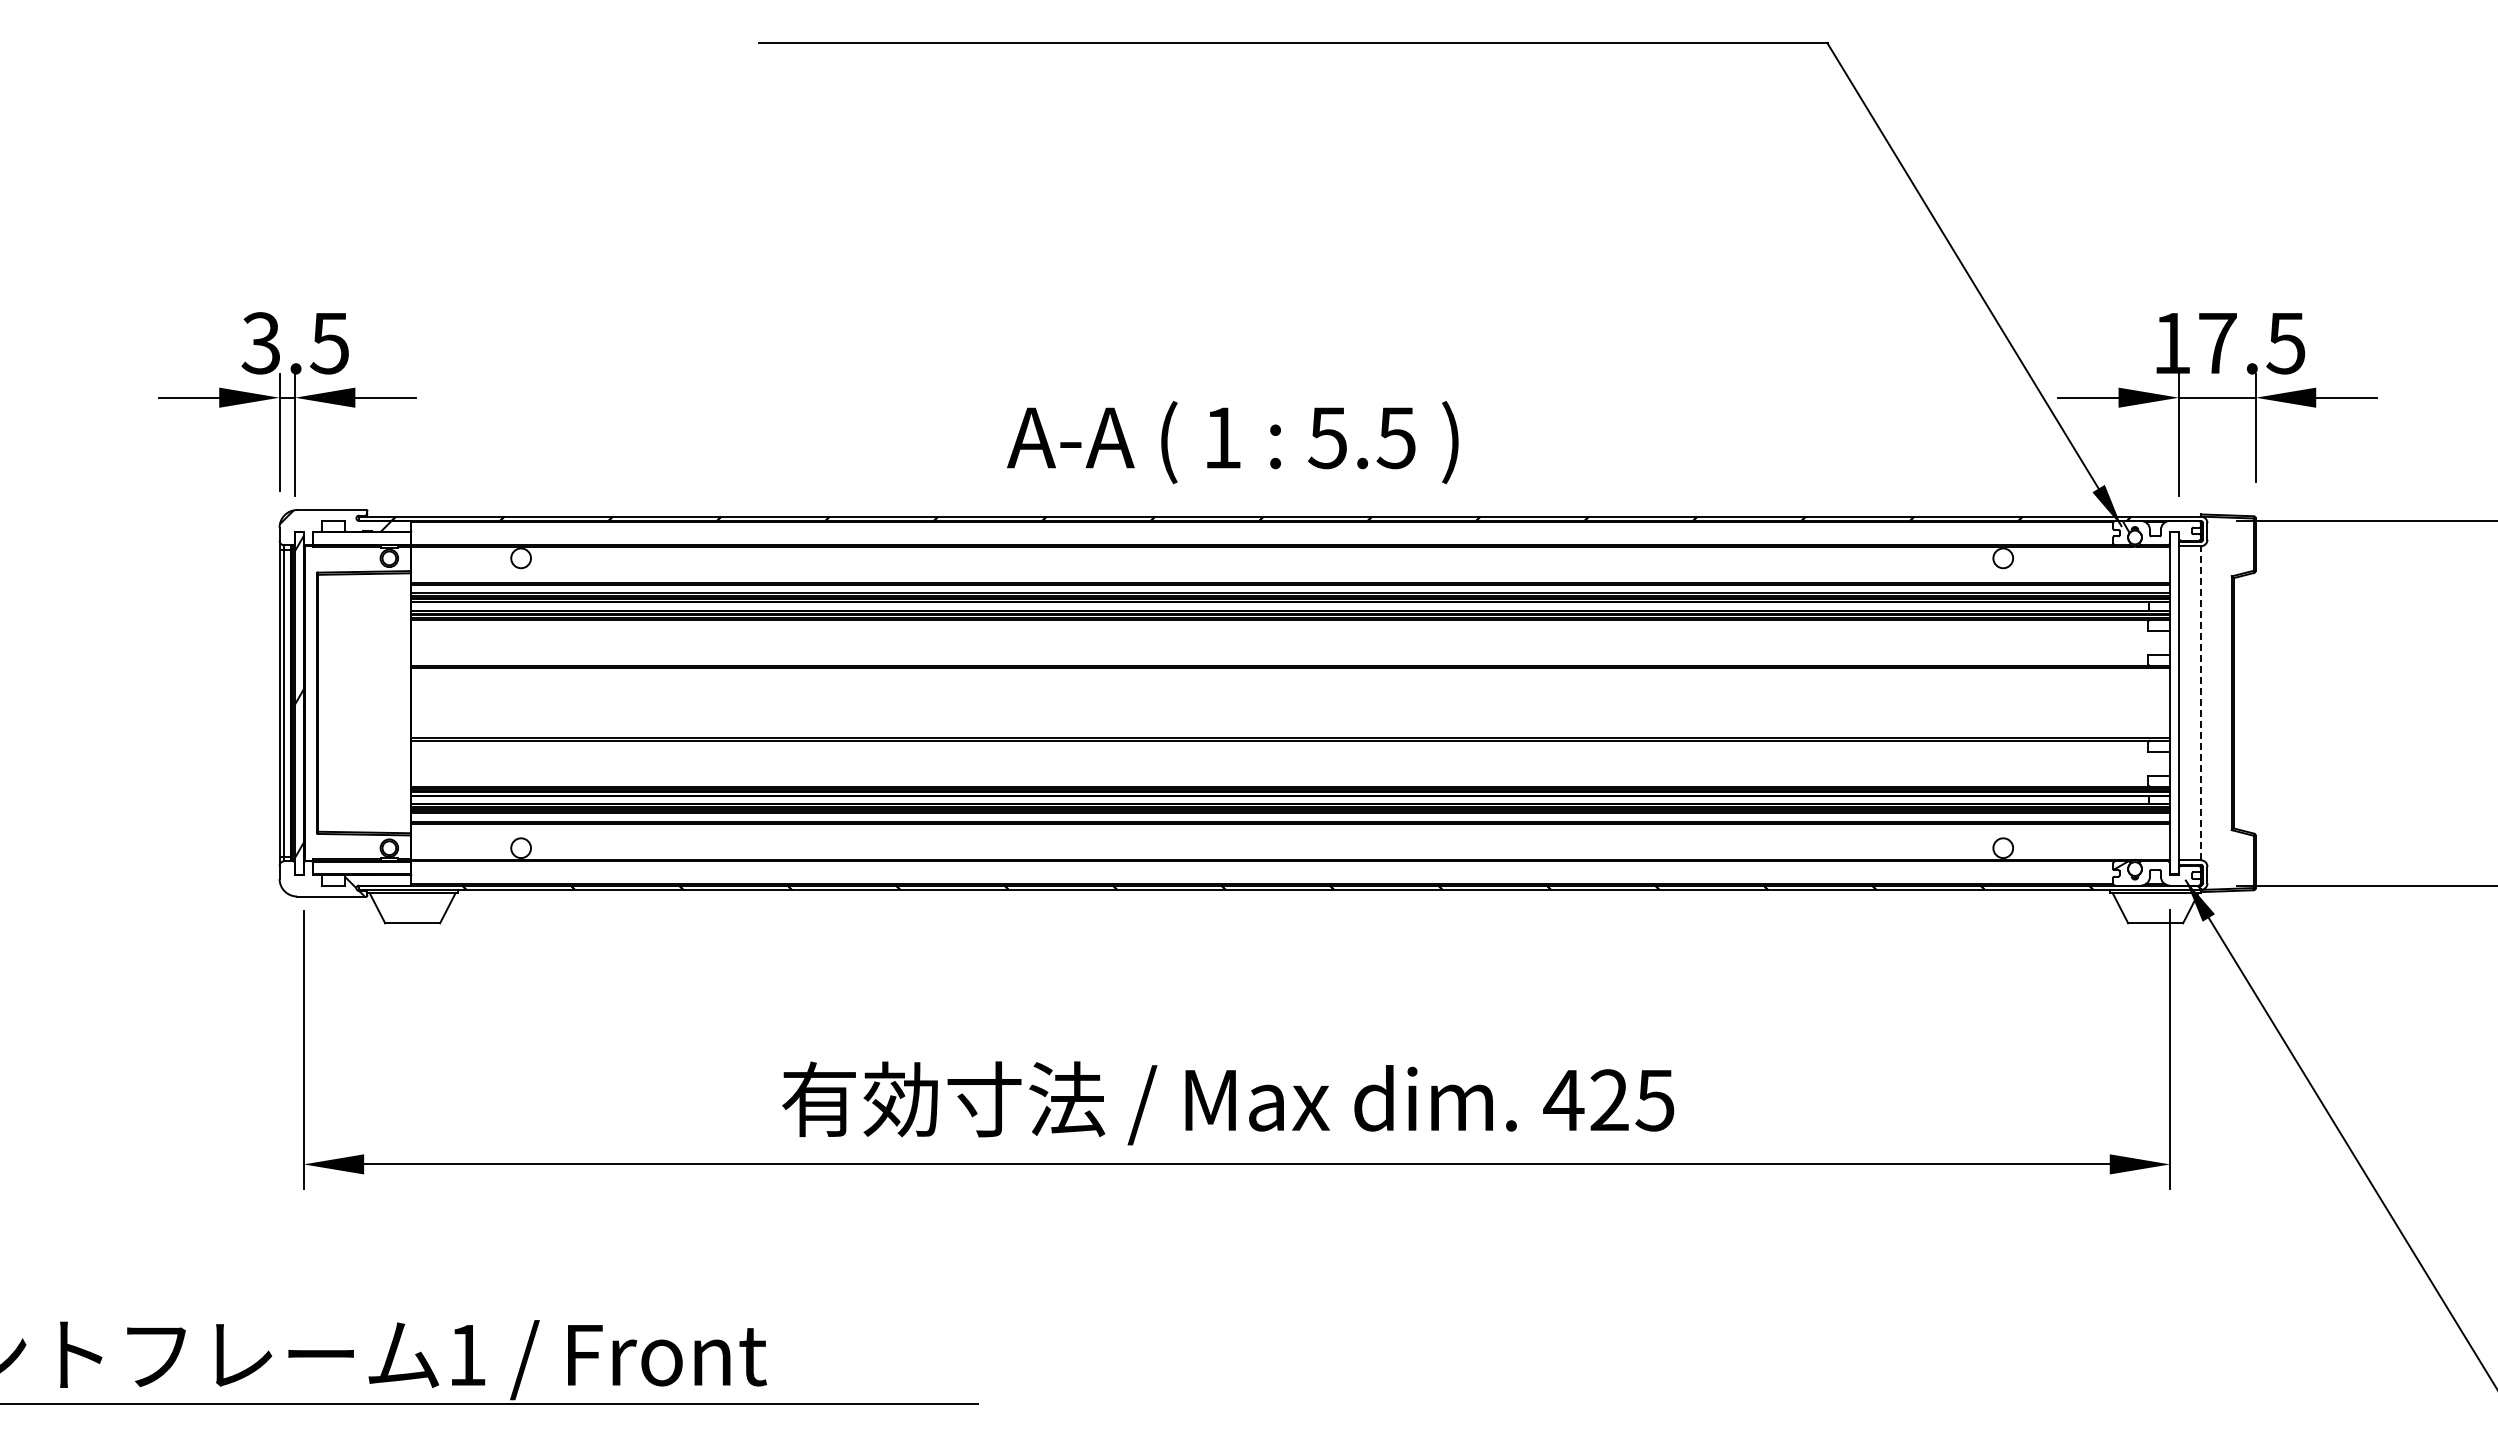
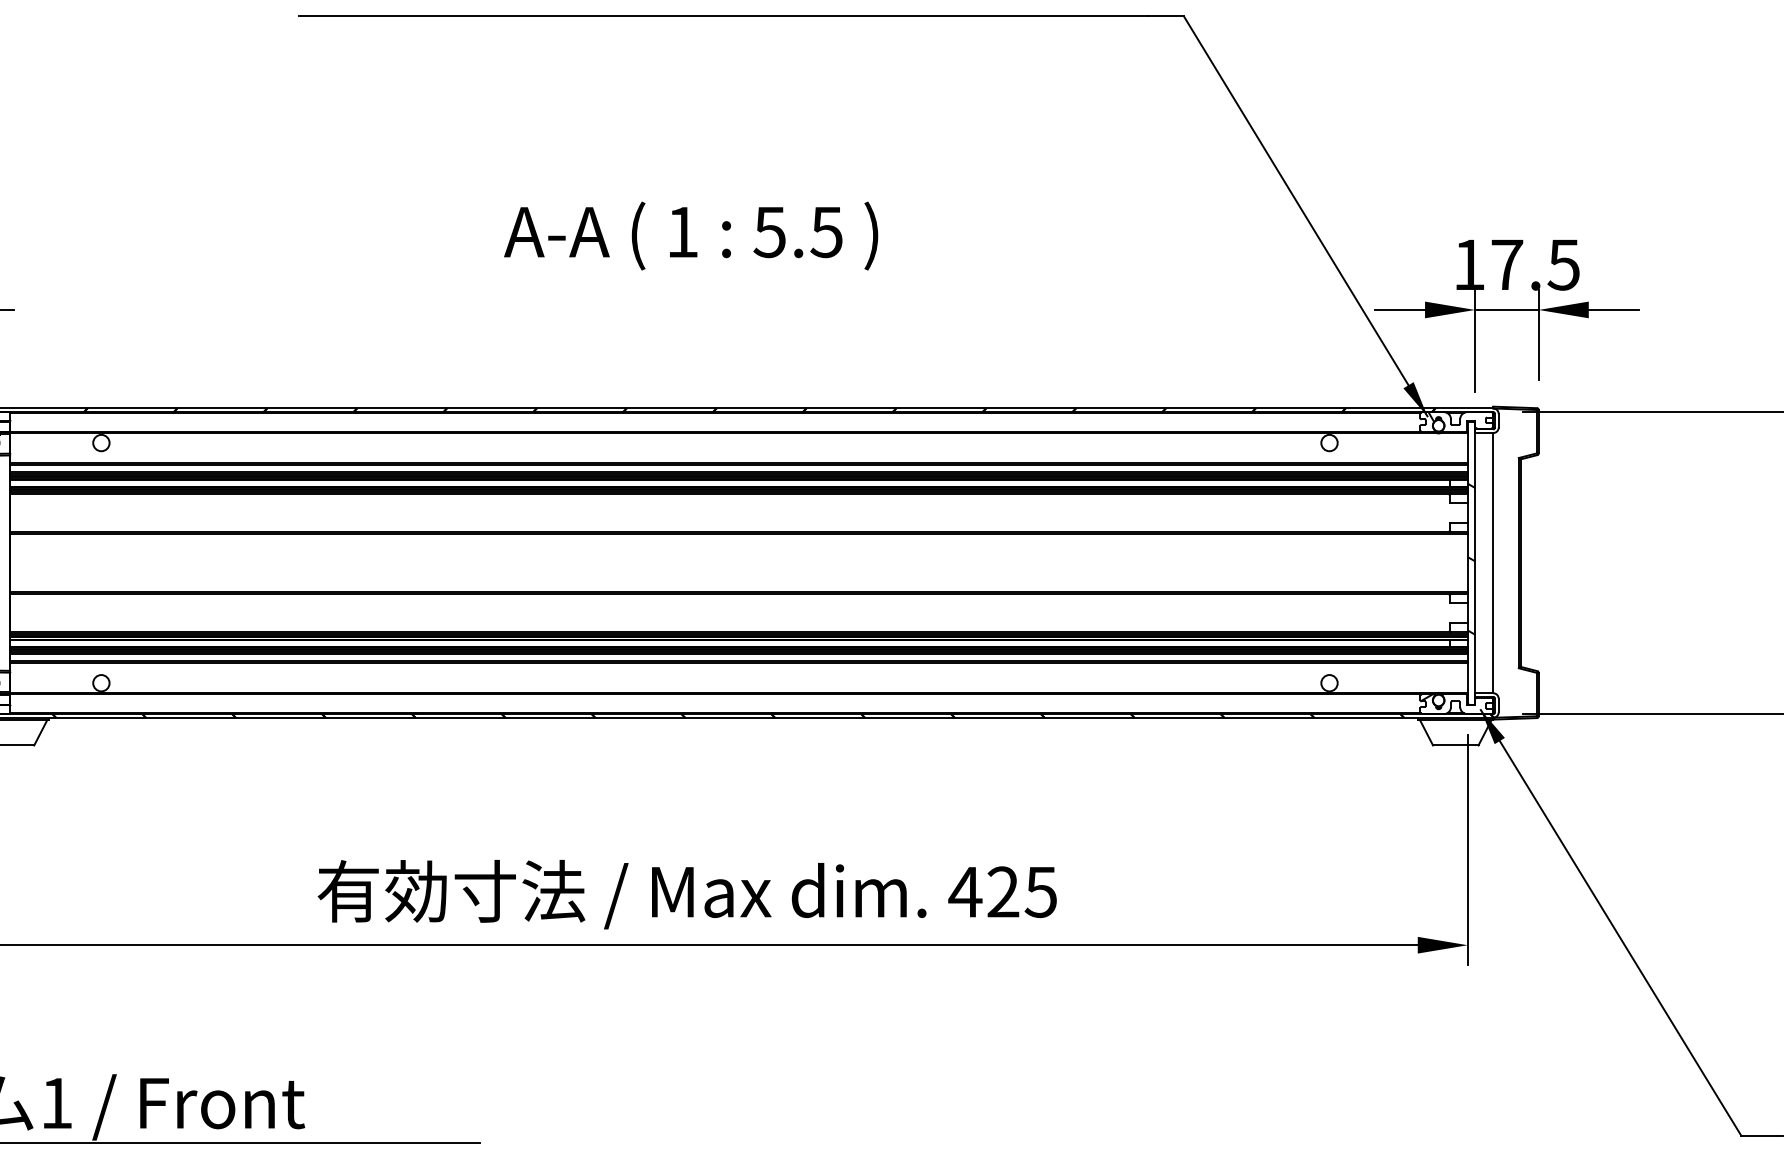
text: (1232, 442) -> (690, 236), moved
line: (2200, 703) -> (1492, 563), dashed -> solid
hatch: (2174, 740) -> (1471, 593), added

